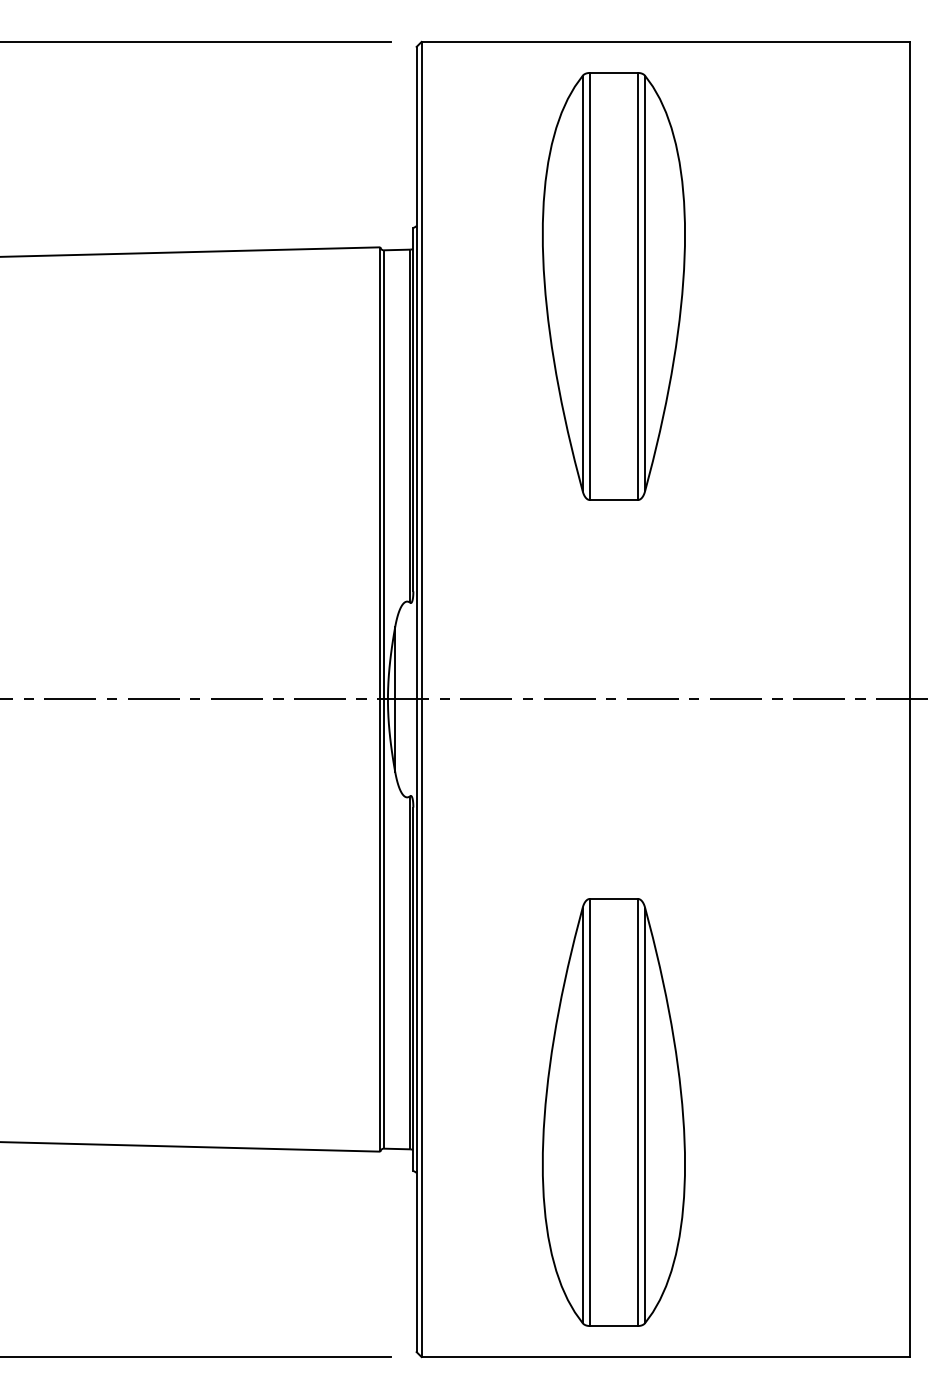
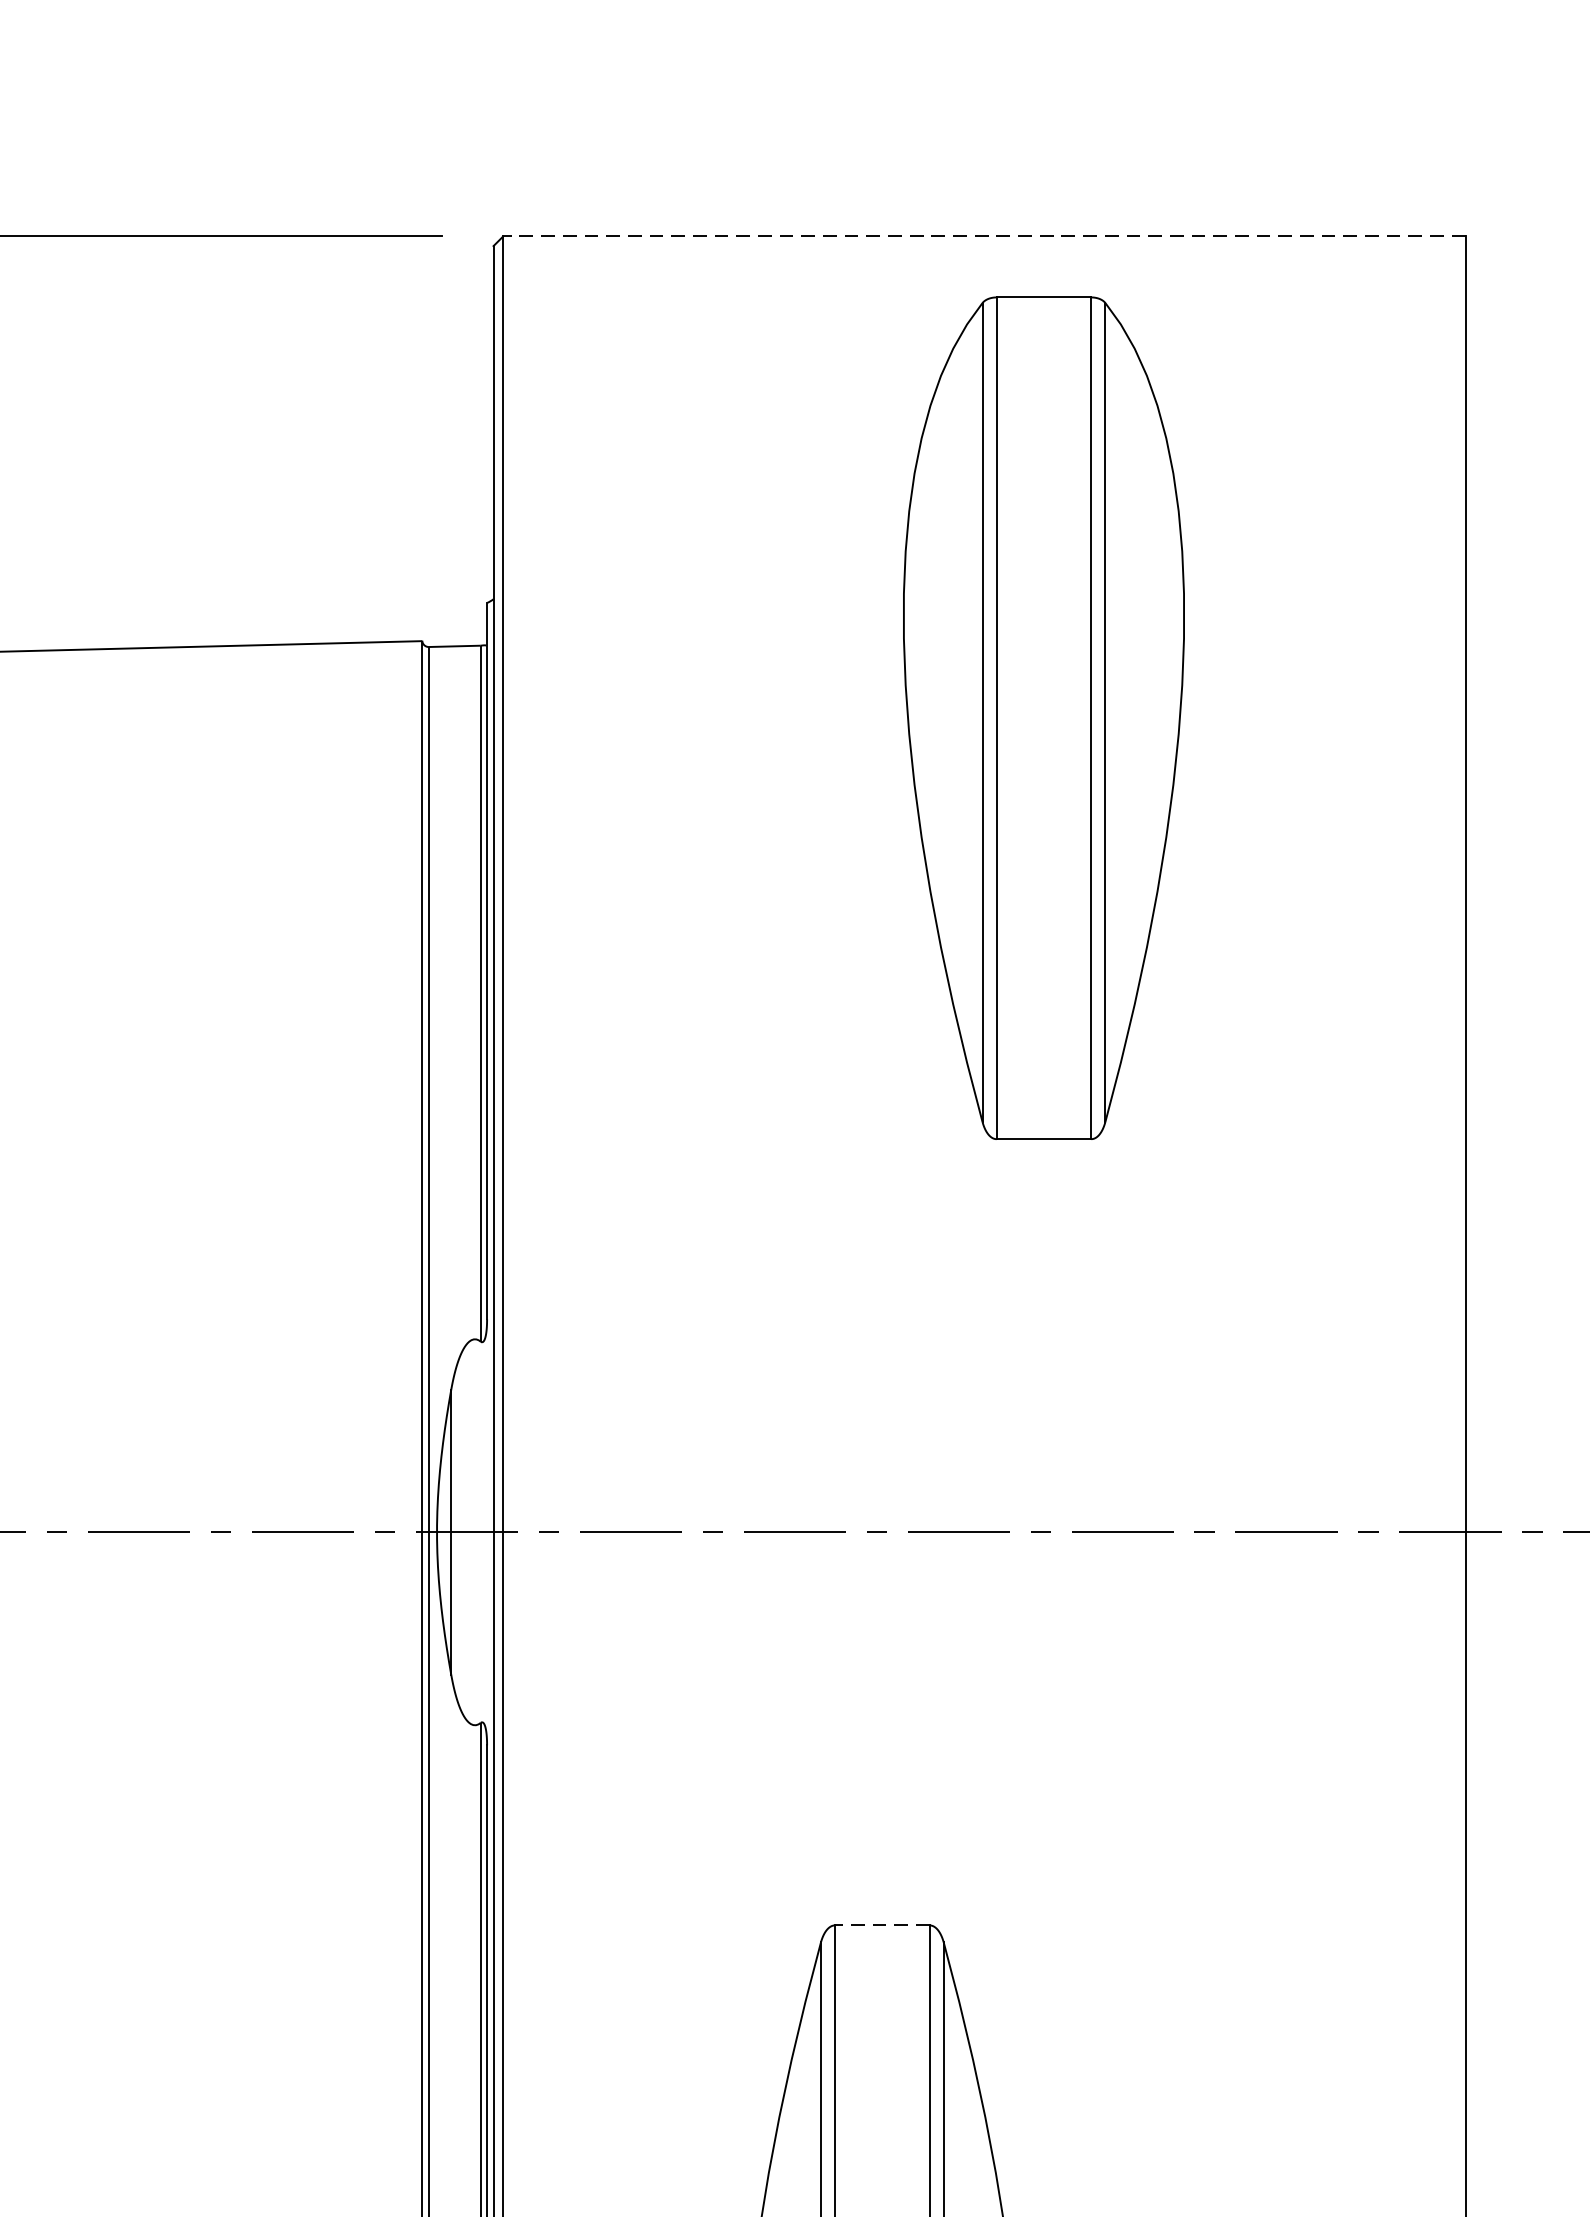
line: (665, 41) -> (984, 235), solid -> dashed
part: (613, 286) -> (1043, 718), moved
line: (613, 898) -> (881, 1924), solid -> dashed

